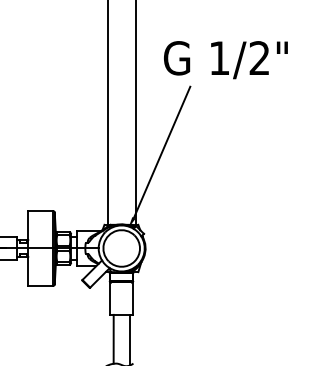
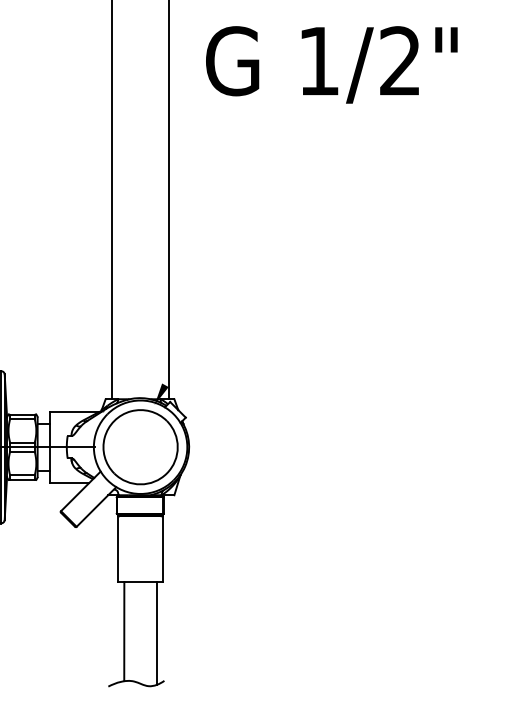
text: (225, 60) -> (330, 65), moved
line: (161, 151) -> (221, 250), removed

